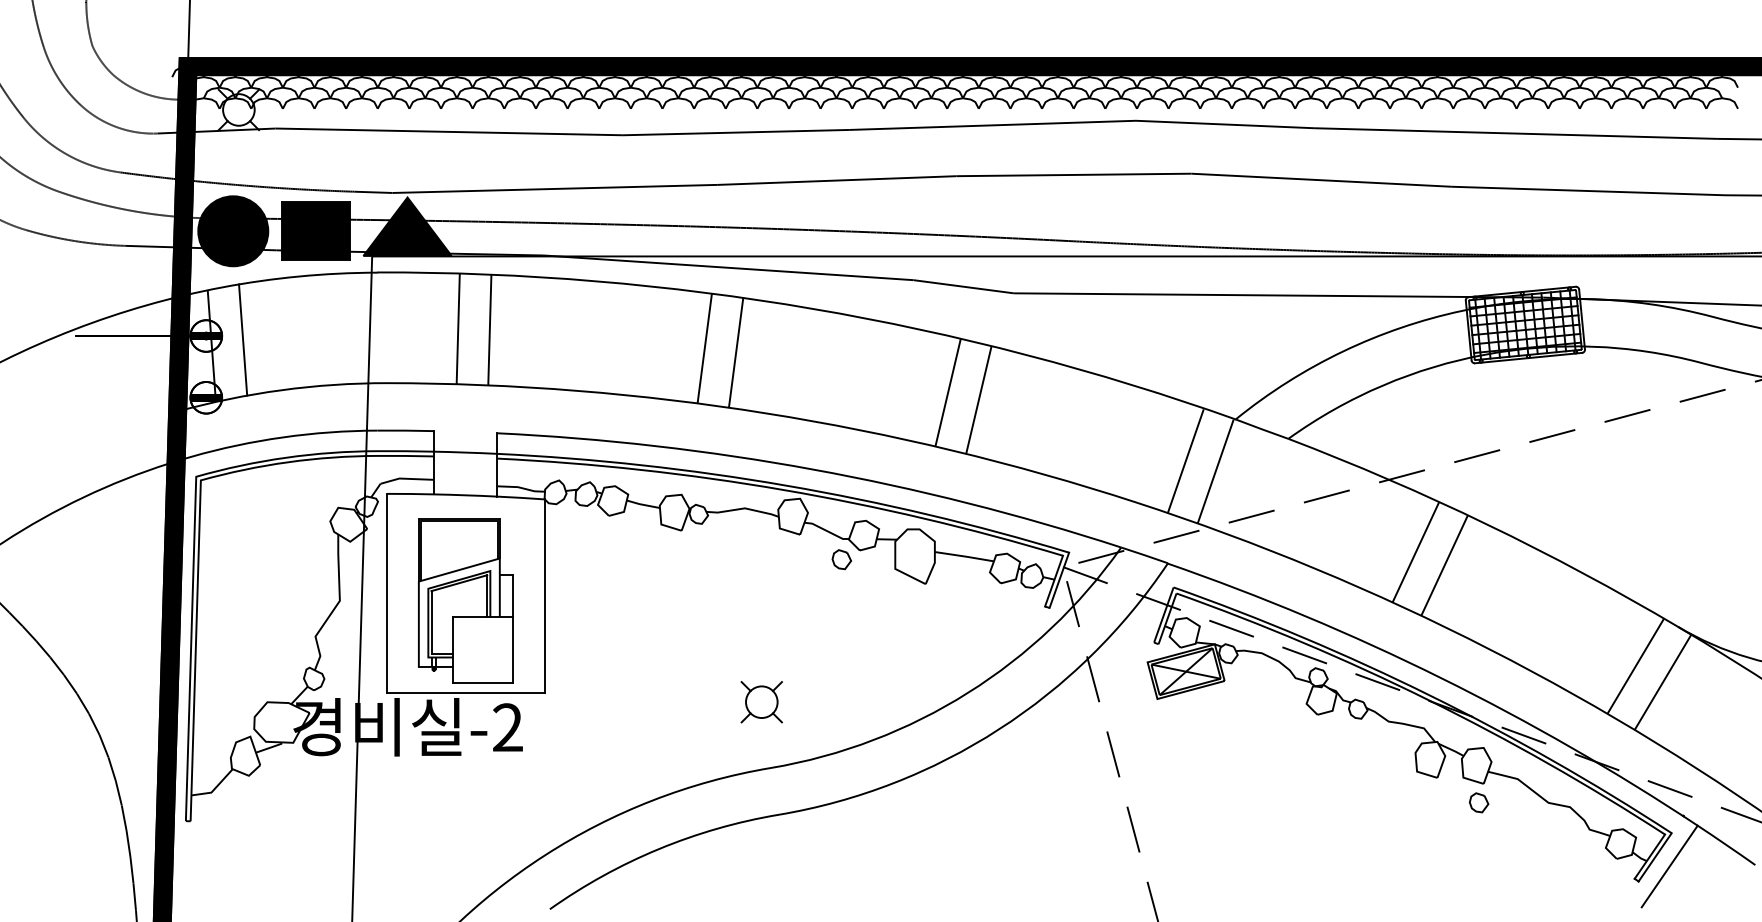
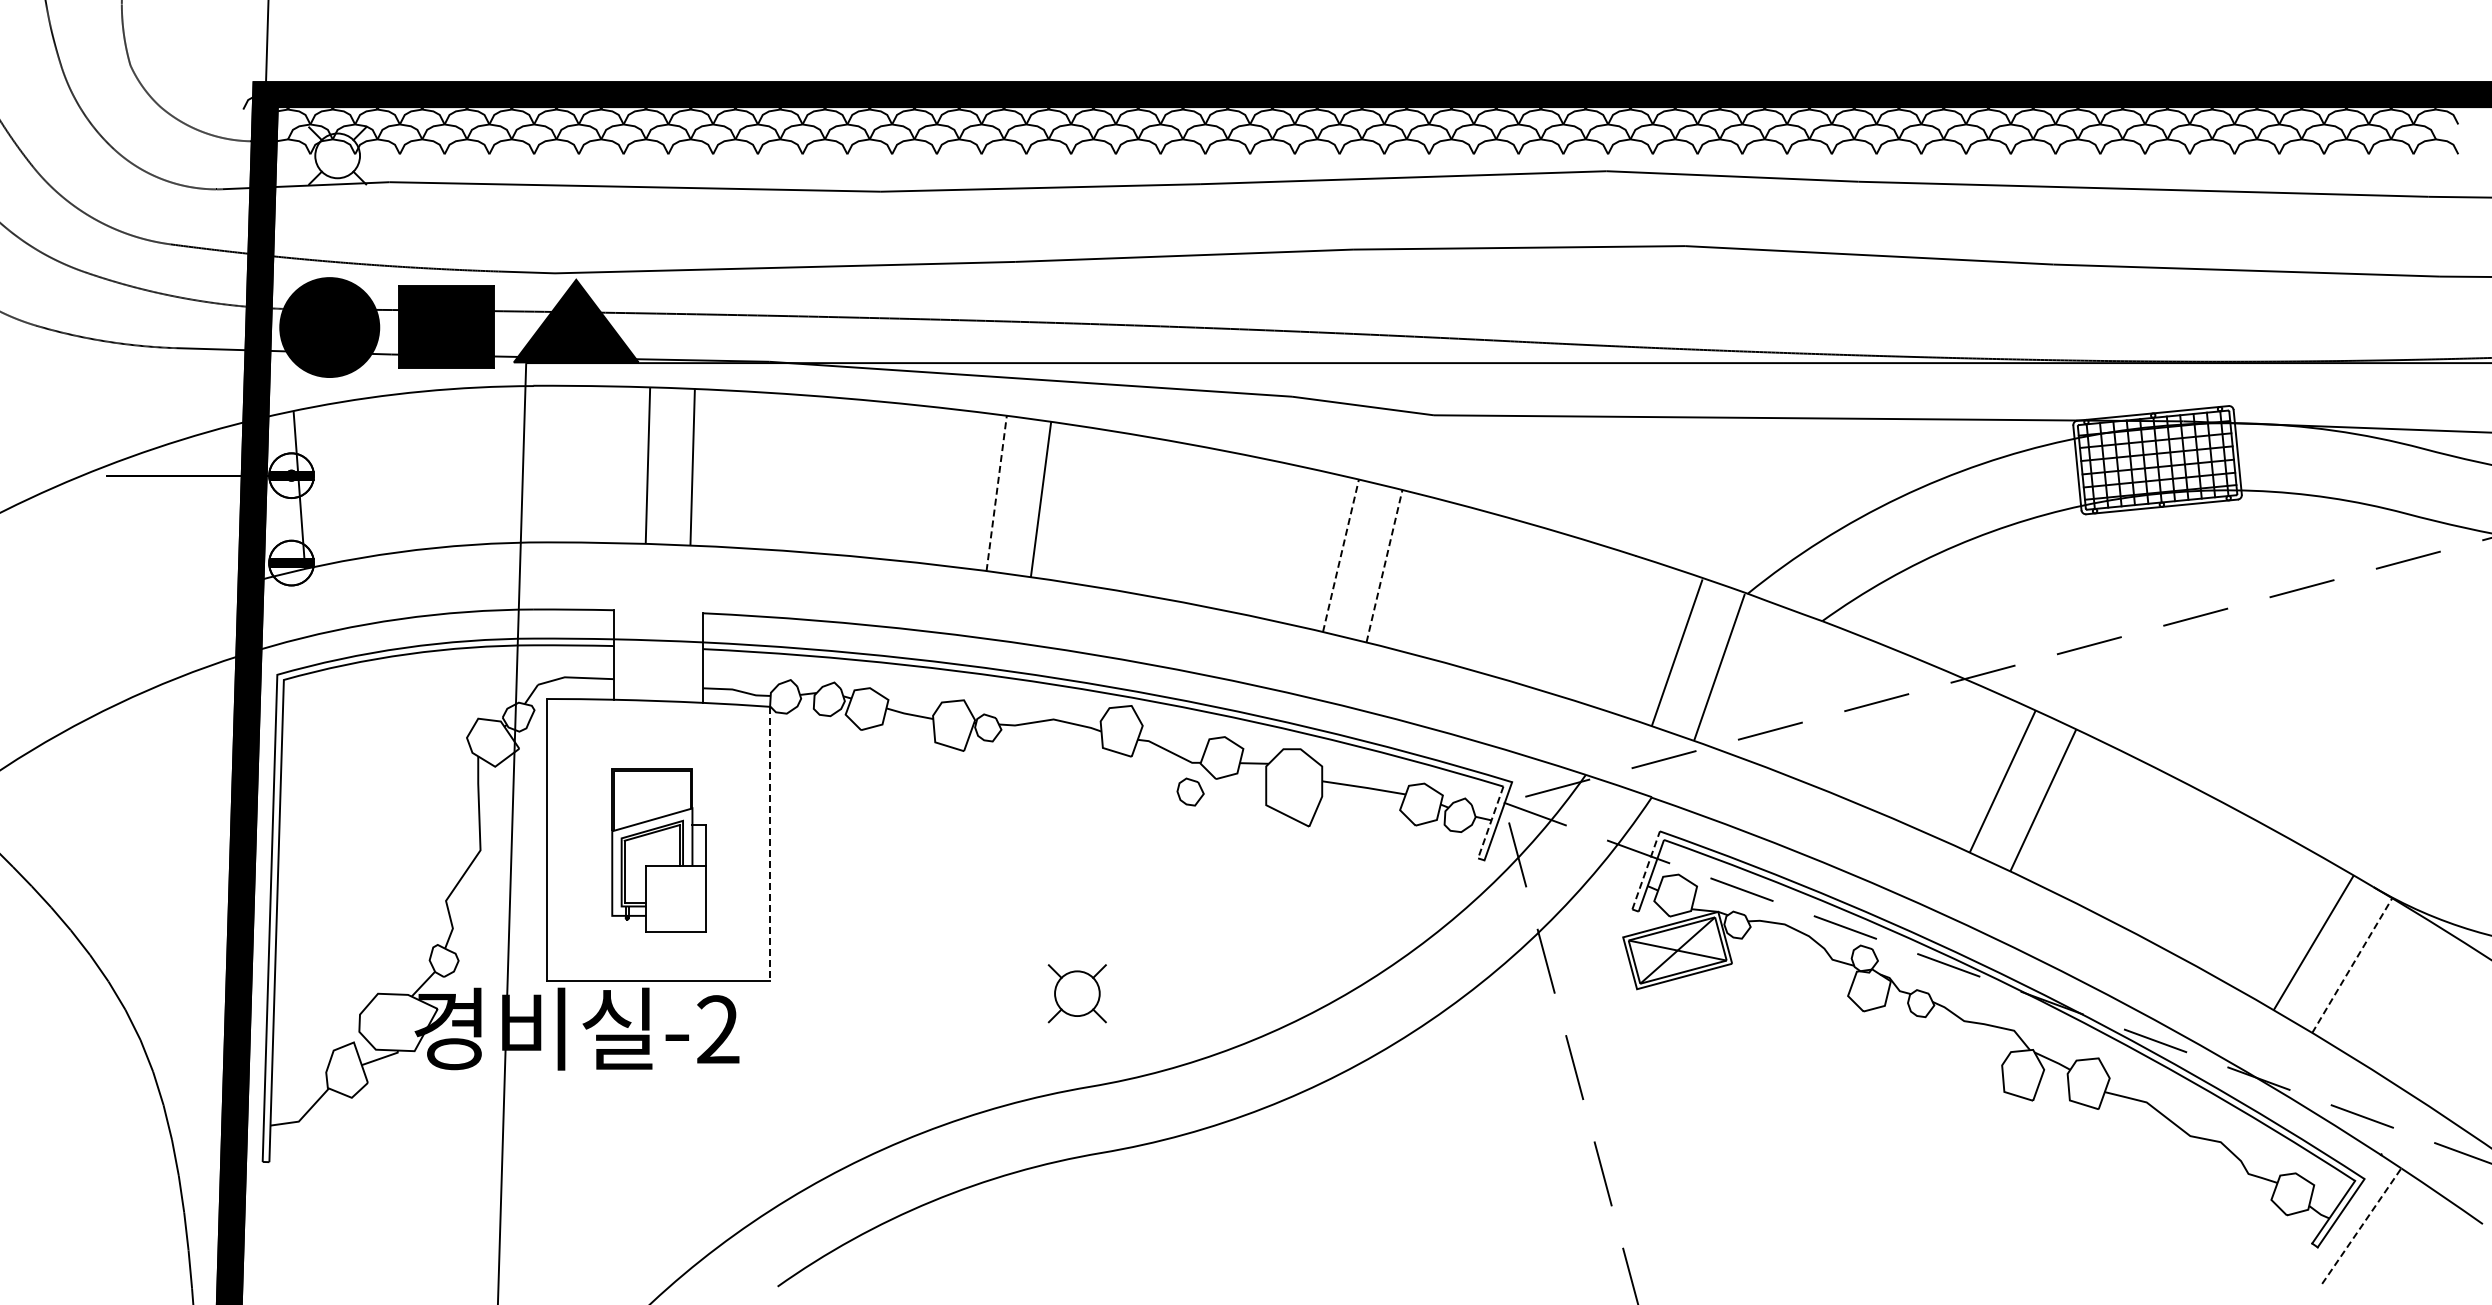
line: (243, 340) -> (343, 481), removed
line: (704, 347) -> (996, 492), solid -> dashed
line: (948, 392) -> (1341, 555), solid -> dashed
line: (978, 399) -> (1384, 565), solid -> dashed
line: (1053, 581) -> (1490, 822), solid -> dashed
line: (544, 596) -> (770, 843), solid -> dashed
part: (465, 600) -> (658, 850), size x0.7
line: (1164, 614) -> (1646, 869), solid -> dashed
line: (1663, 682) -> (2352, 965), solid -> dashed
part: (1479, 802) -> (2092, 1135), removed
line: (1670, 866) -> (2362, 1225), solid -> dashed

